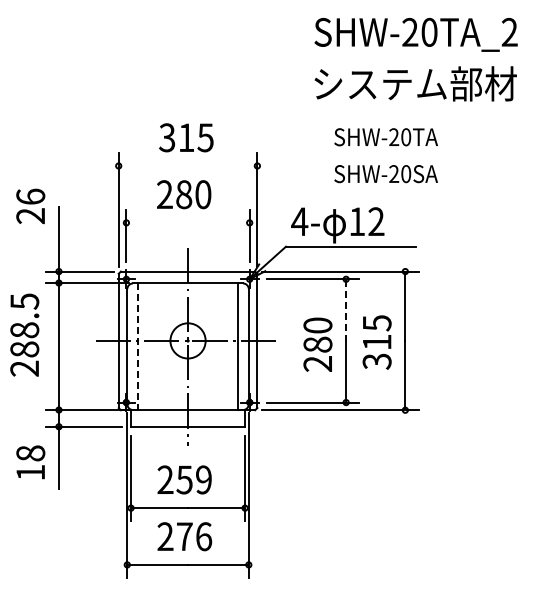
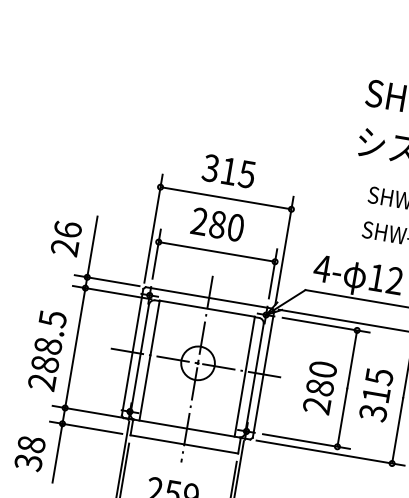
line: (187, 166) -> (225, 198), added
text: (30, 206) -> (66, 238), moved
line: (187, 222) -> (216, 251), added
line: (346, 311) -> (352, 360), dashed -> solid
text: (24, 334) -> (47, 350), moved
line: (137, 346) -> (149, 360), dashed -> solid
text: (30, 472) -> (28, 462), 18 -> 38

